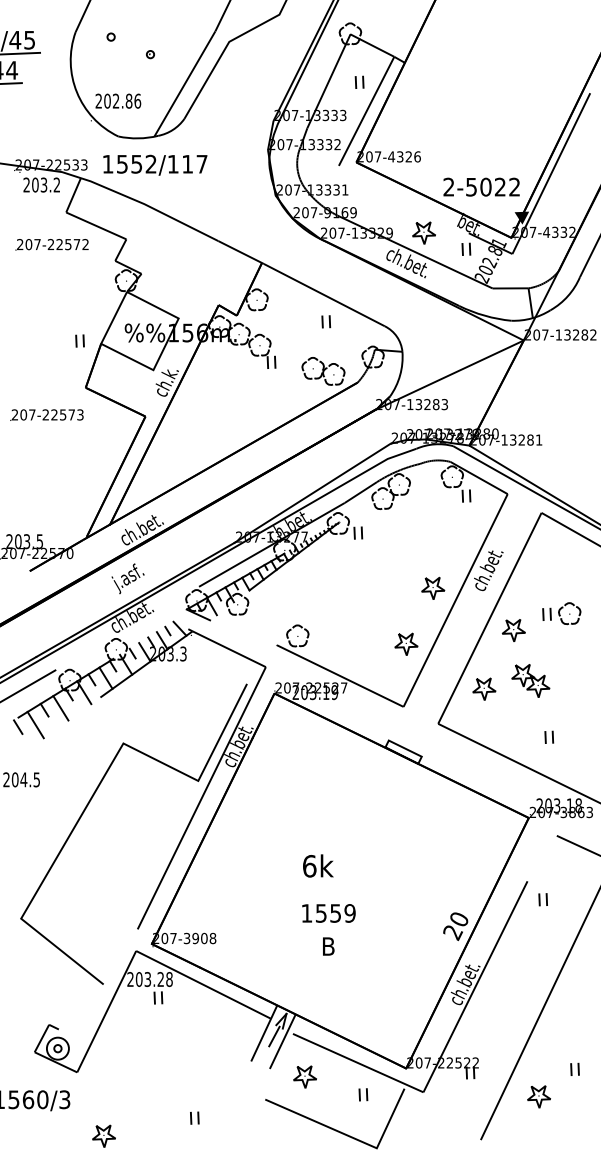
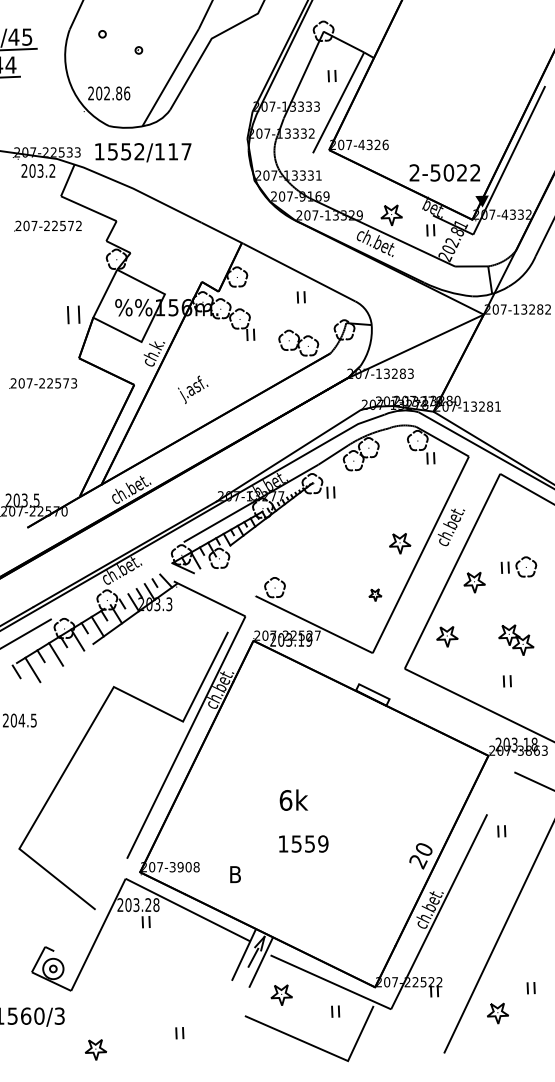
part: (79, 341) -> (73, 315), size x1.6
text: (128, 578) -> (193, 389), moved
part: (406, 643) -> (375, 594), size x0.6
part: (531, 680) -> (516, 639), moved
text: (328, 946) -> (235, 874), moved

